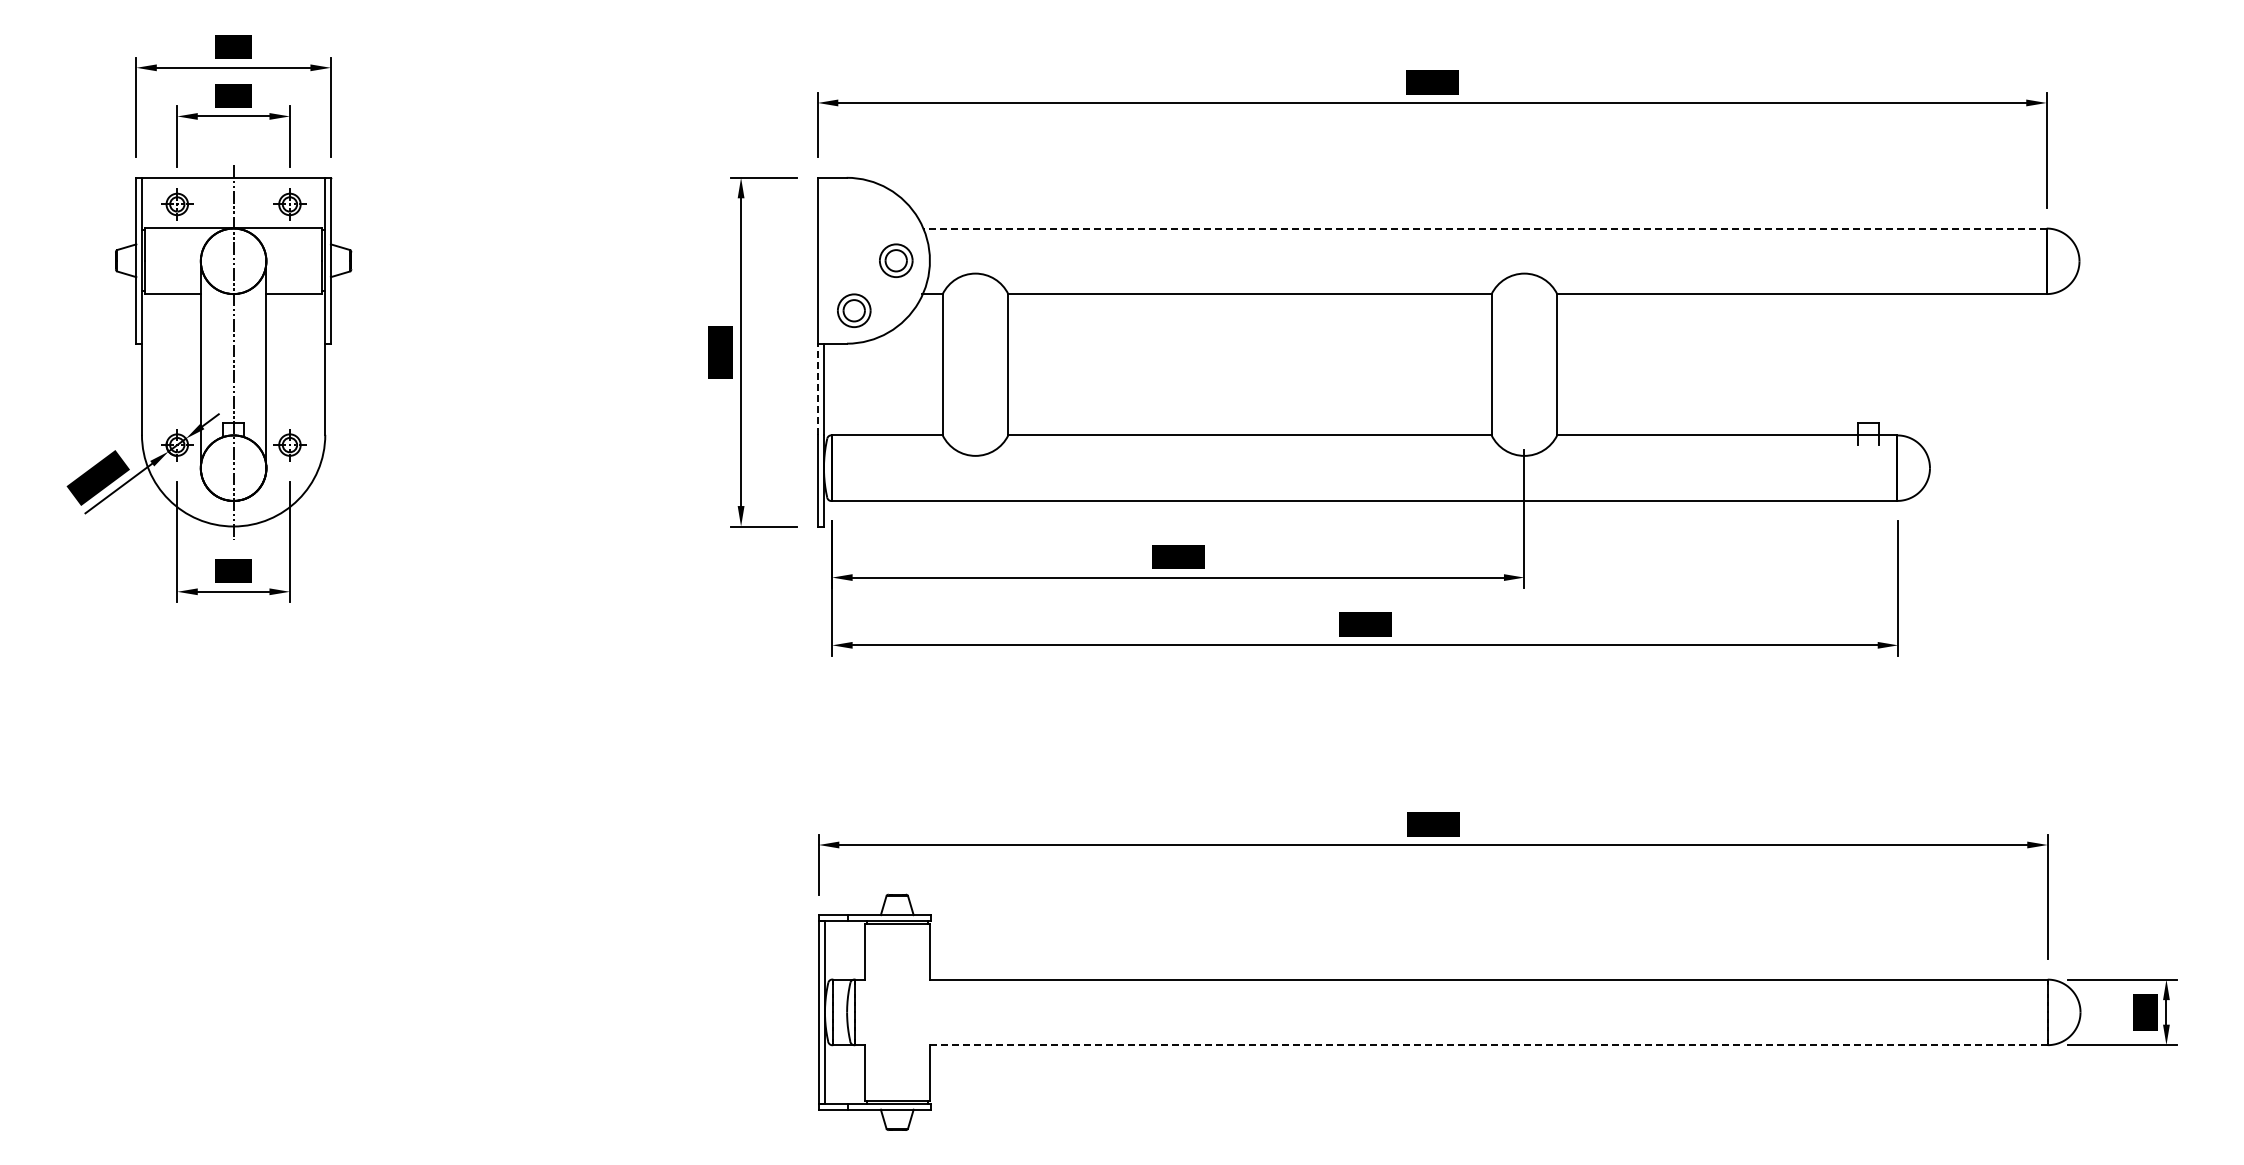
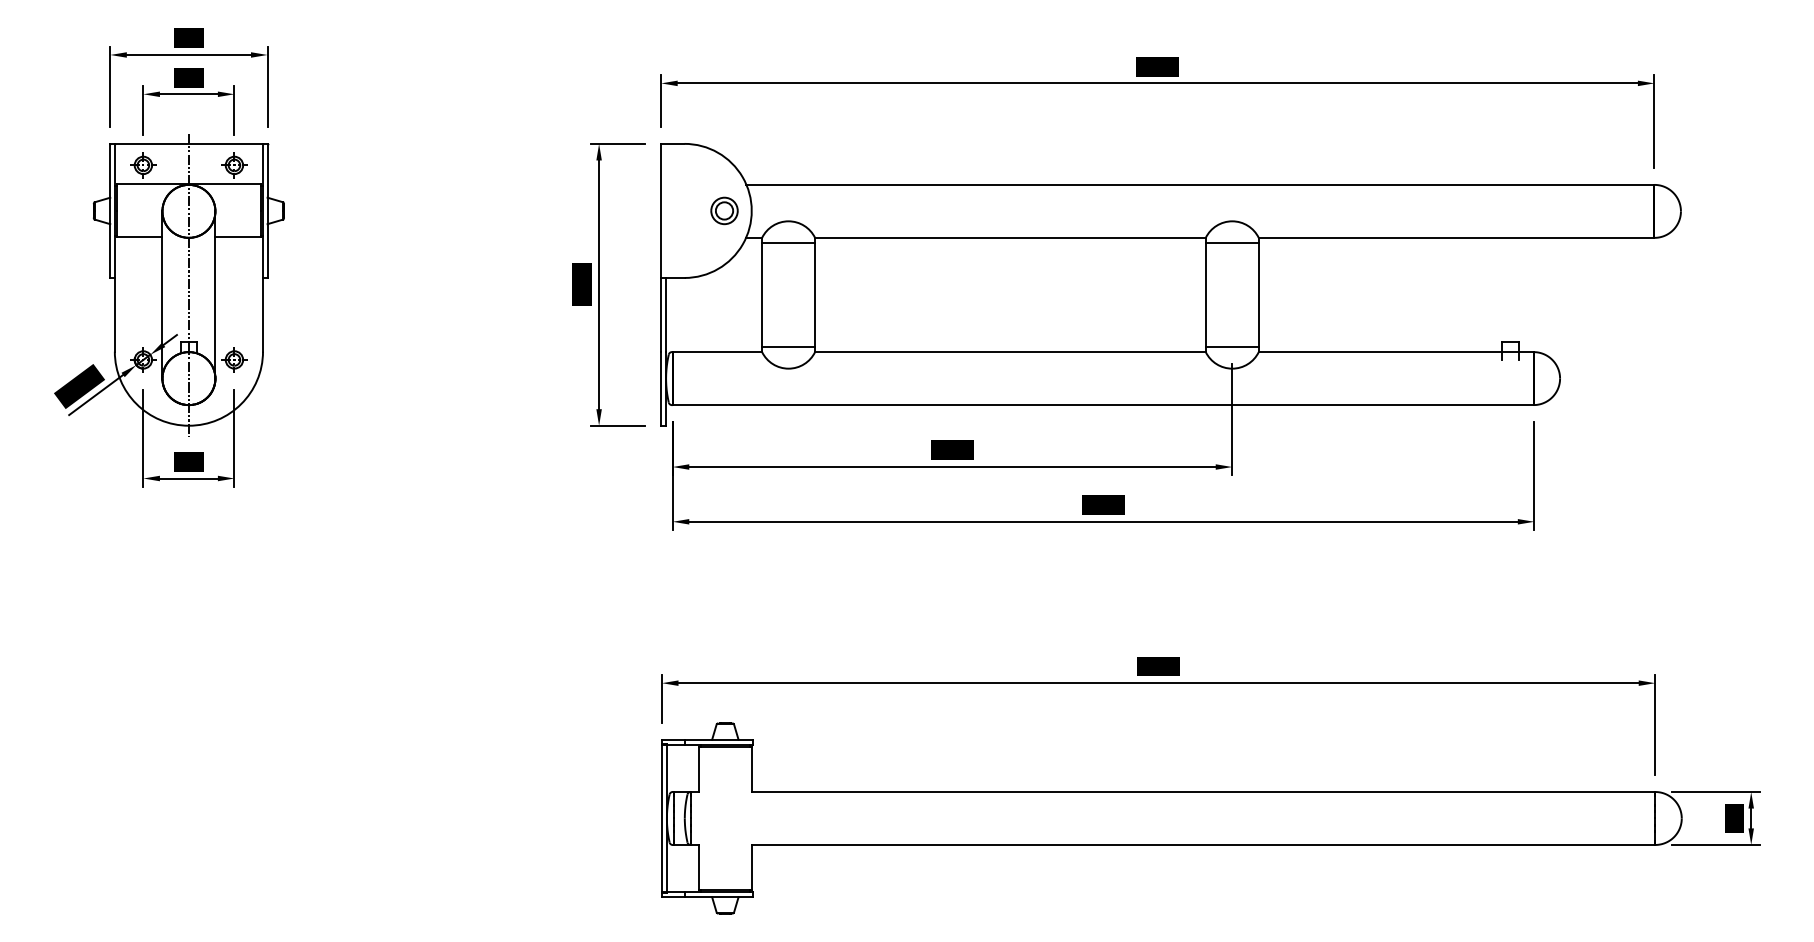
line: (1484, 228) -> (1200, 184), dashed -> solid
line: (975, 300) -> (788, 243), added
line: (1524, 300) -> (1232, 243), added
part: (854, 310) -> (690, 251), removed
line: (817, 389) -> (660, 314), dashed -> solid
line: (975, 429) -> (788, 347), added
line: (1524, 429) -> (1232, 347), added
line: (1488, 1045) -> (1203, 845), dashed -> solid

